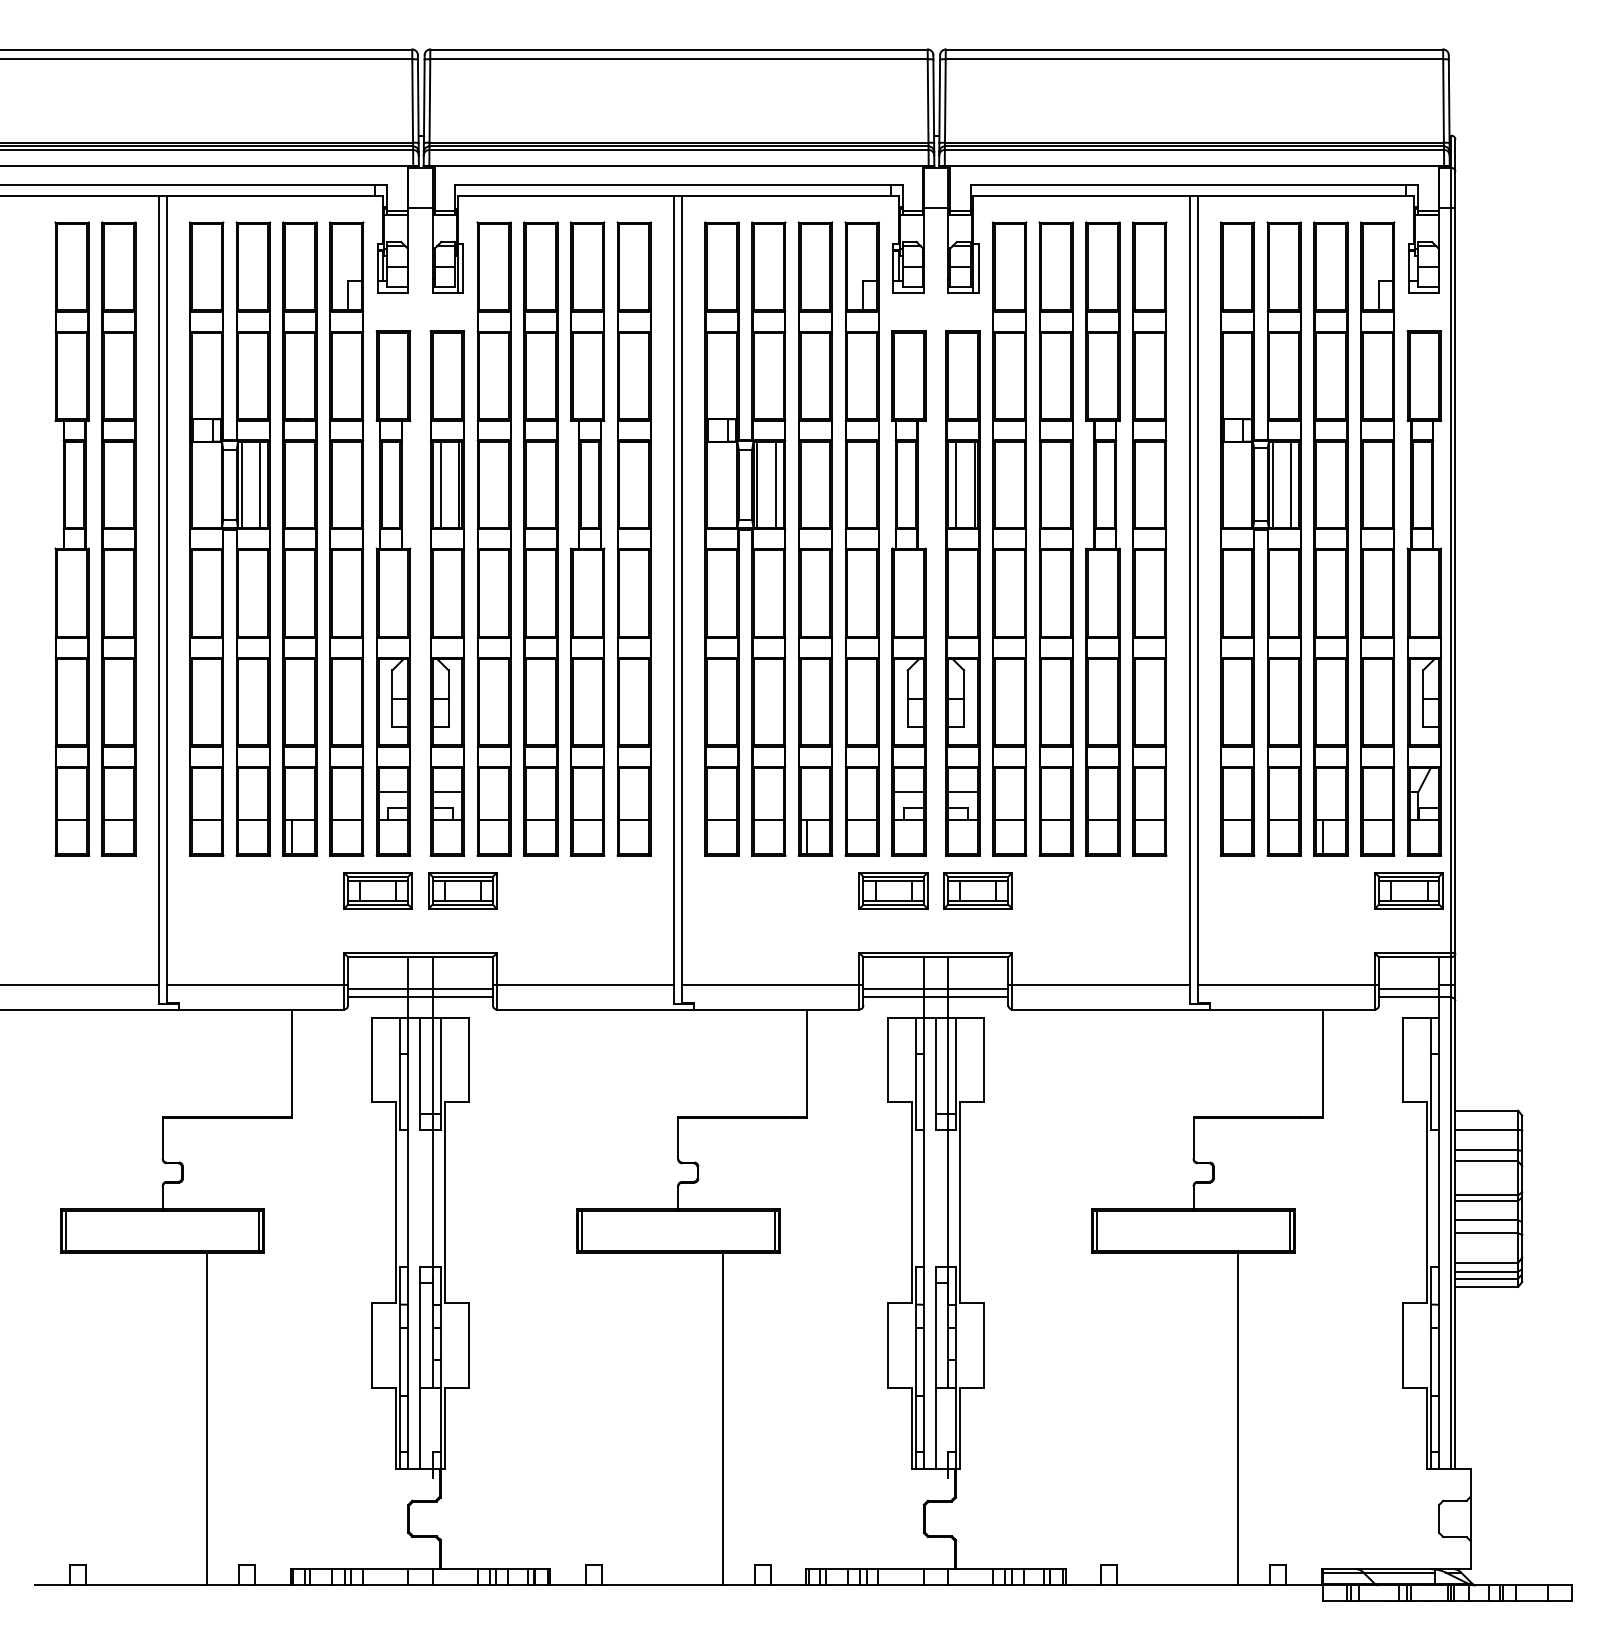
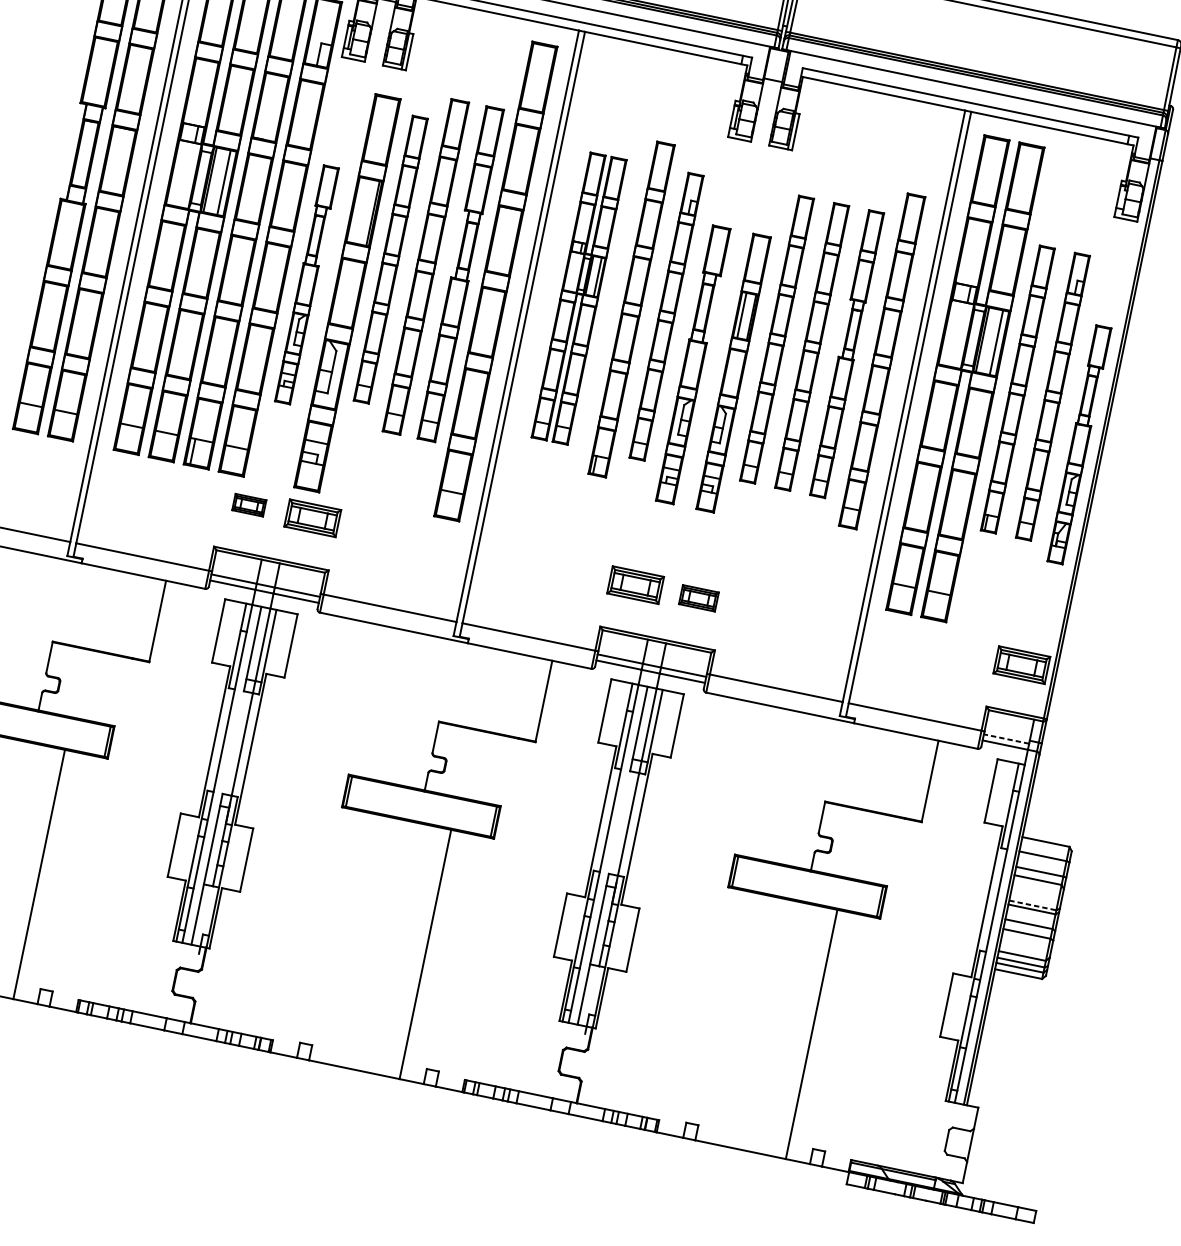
line: (440, 484) -> (359, 210), removed
part: (493, 538) -> (390, 259), size x0.6
part: (540, 538) -> (425, 266), size x0.7
part: (587, 538) -> (460, 273), size x0.7
part: (745, 538) -> (579, 298), size x0.6
part: (815, 538) -> (631, 309), size x0.7
part: (861, 538) -> (666, 316), size x0.6
part: (1009, 538) -> (777, 339), size x0.6
part: (1056, 538) -> (812, 346), size x0.6
part: (1102, 538) -> (846, 353), size x0.6
part: (1149, 538) -> (881, 360), size x0.7
part: (1330, 538) -> (1017, 389), size x0.6
part: (1377, 538) -> (1052, 396), size x0.6
part: (393, 593) -> (306, 284), size x0.6
part: (908, 593) -> (692, 364), size x0.7
part: (962, 593) -> (733, 373), size x0.7
part: (1424, 593) -> (1079, 444), size x0.6
part: (377, 890) -> (248, 504), size x0.6
part: (977, 890) -> (698, 598), size x0.7
line: (1408, 989) -> (1006, 739), solid -> dashed
line: (1487, 1195) -> (1033, 905), solid -> dashed

